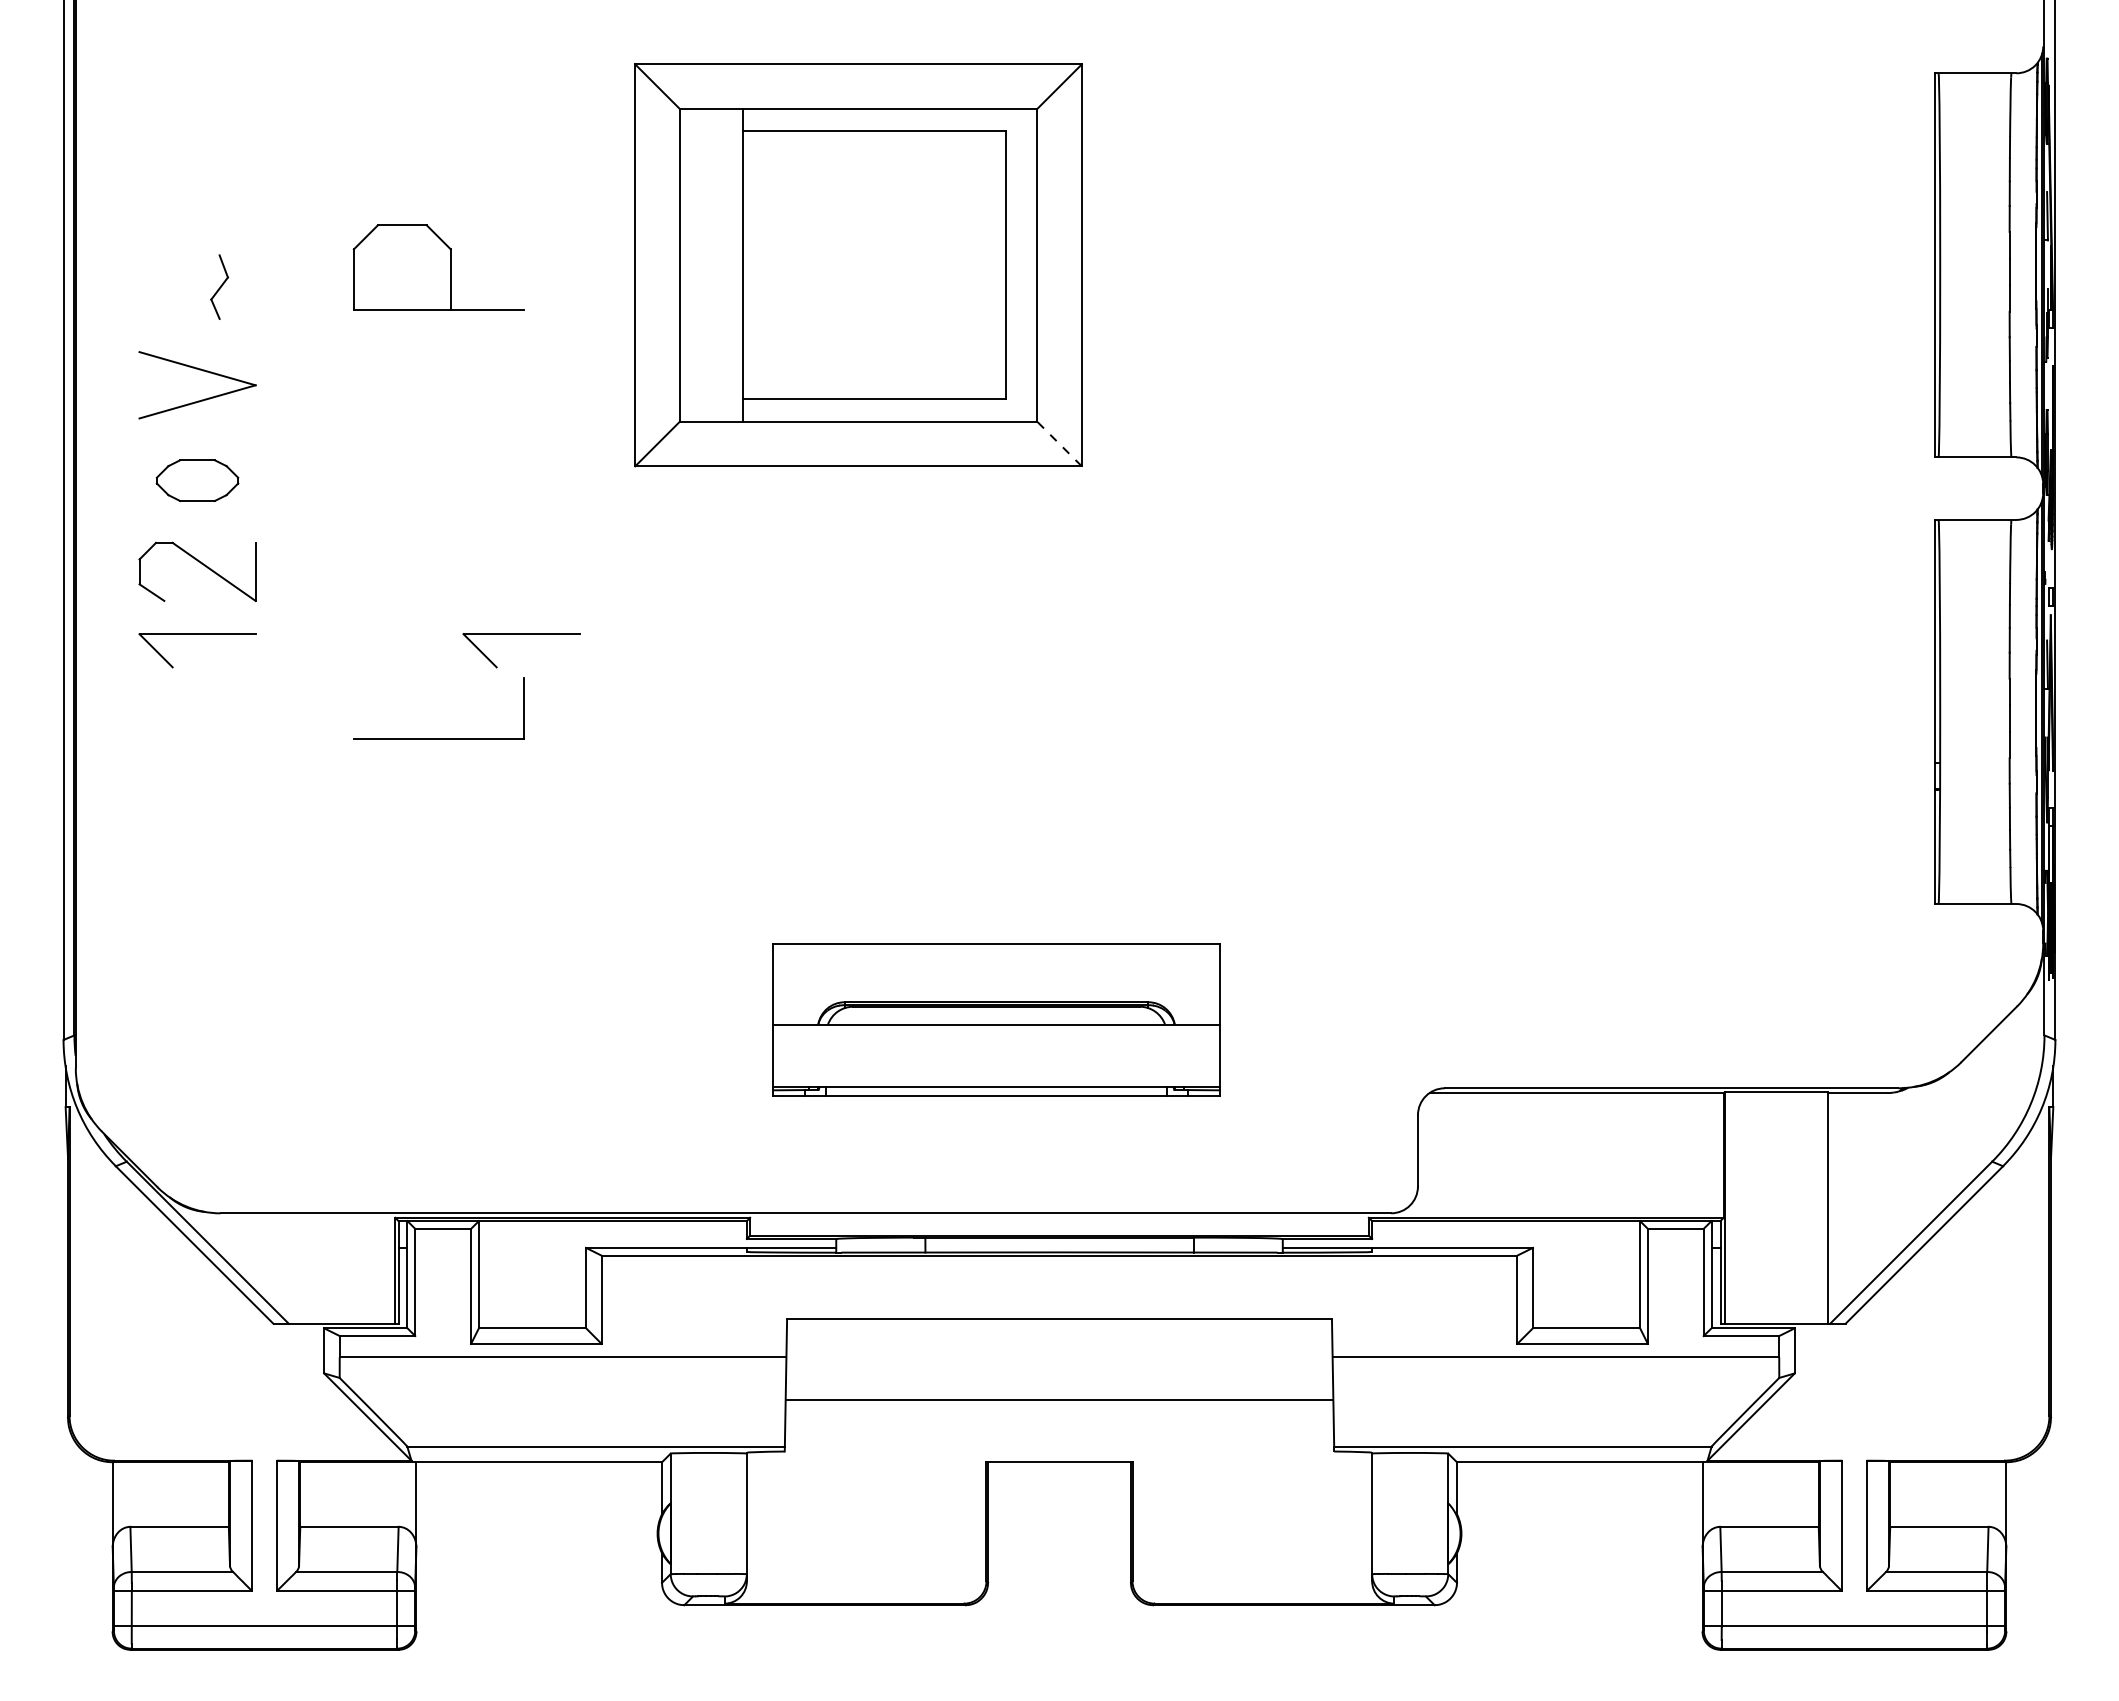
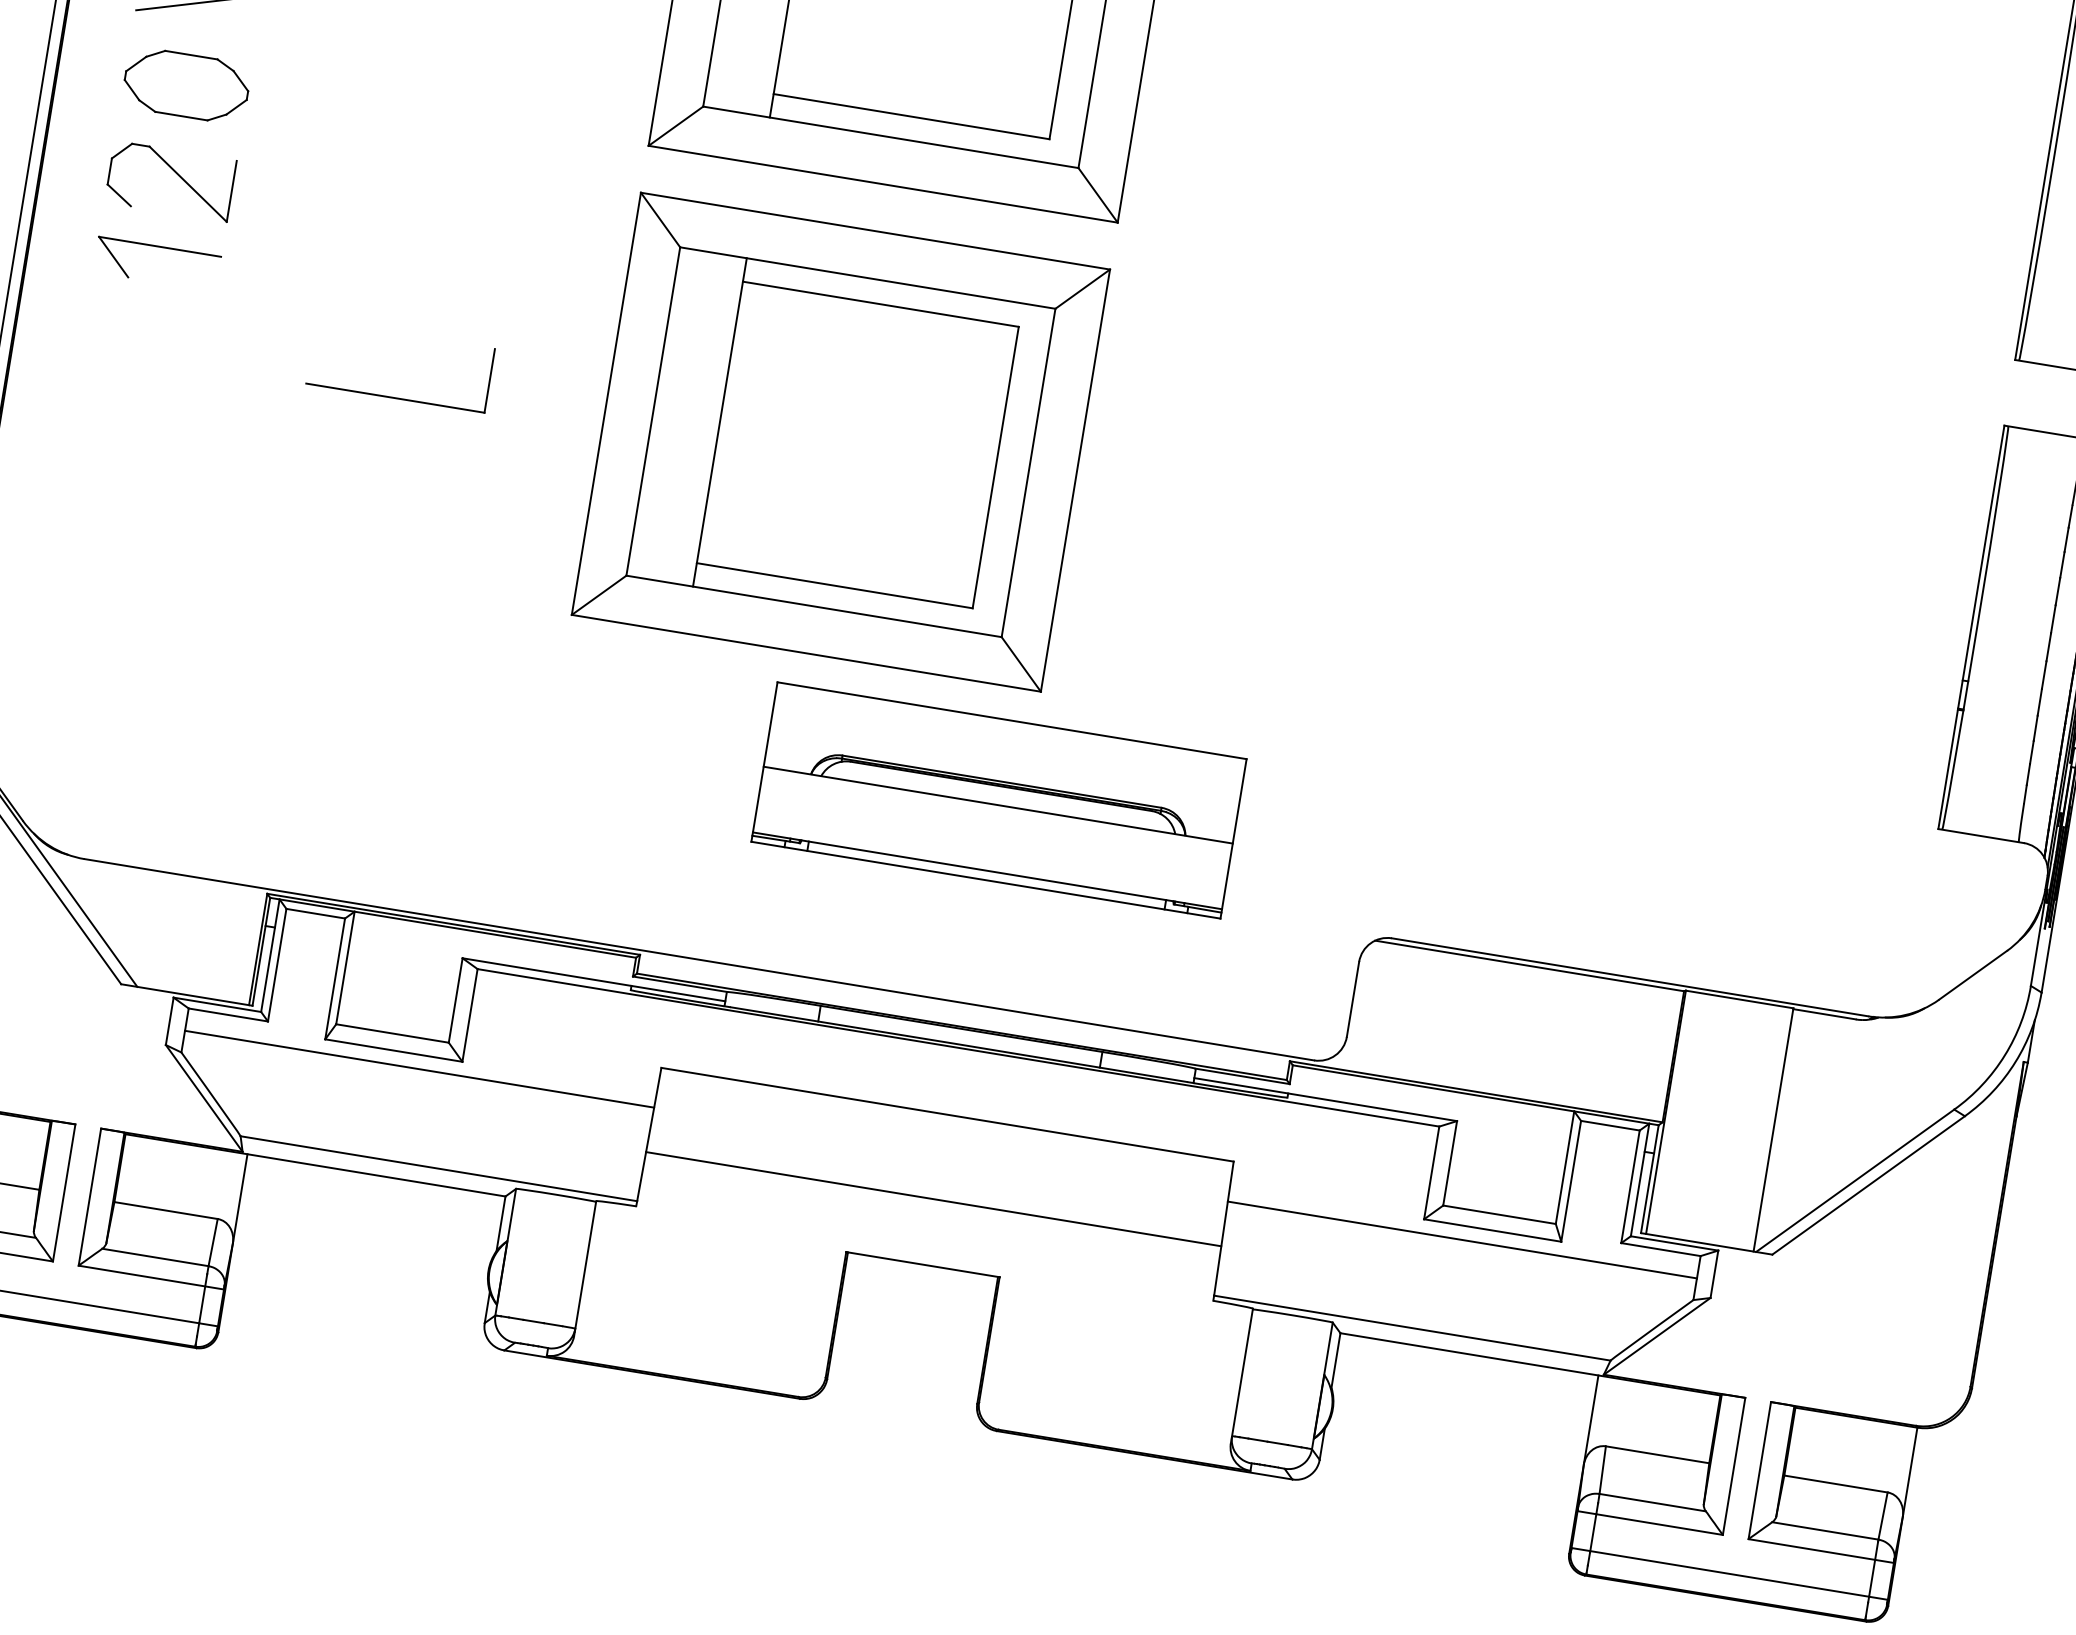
line: (1059, 444) -> (1097, 195), dashed -> solid
part: (197, 480) -> (186, 85), size x1.43
part: (521, 634) -> (500, 302), removed
part: (858, 711) -> (840, 441), added
part: (996, 1019) -> (999, 799), moved

